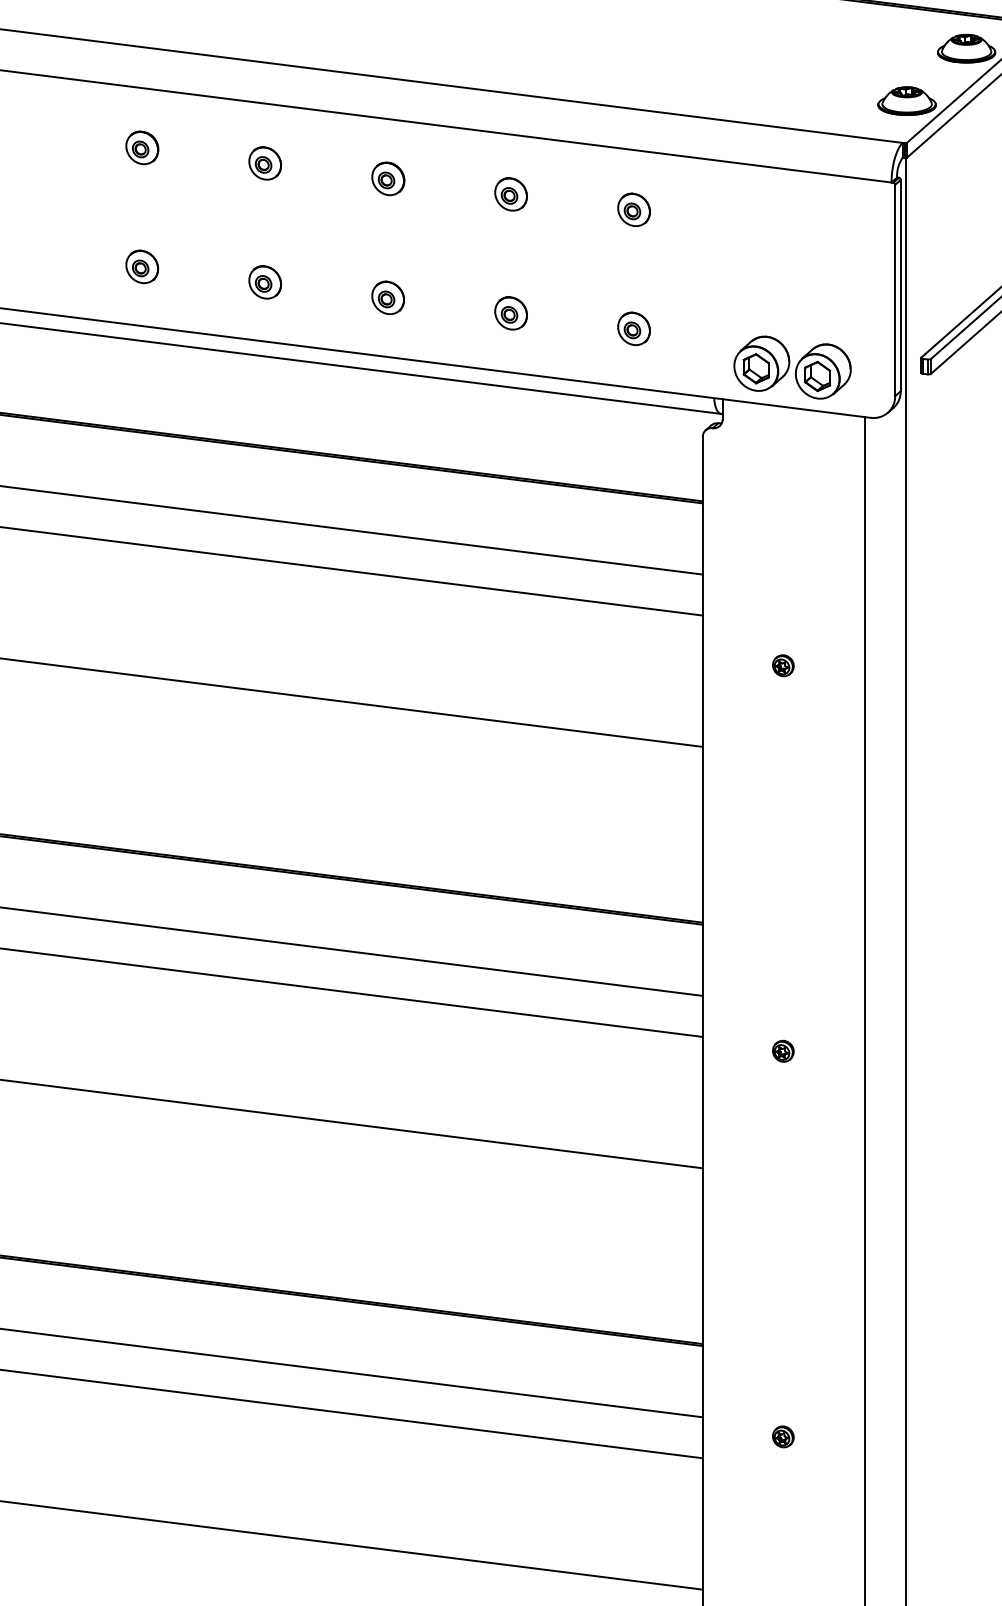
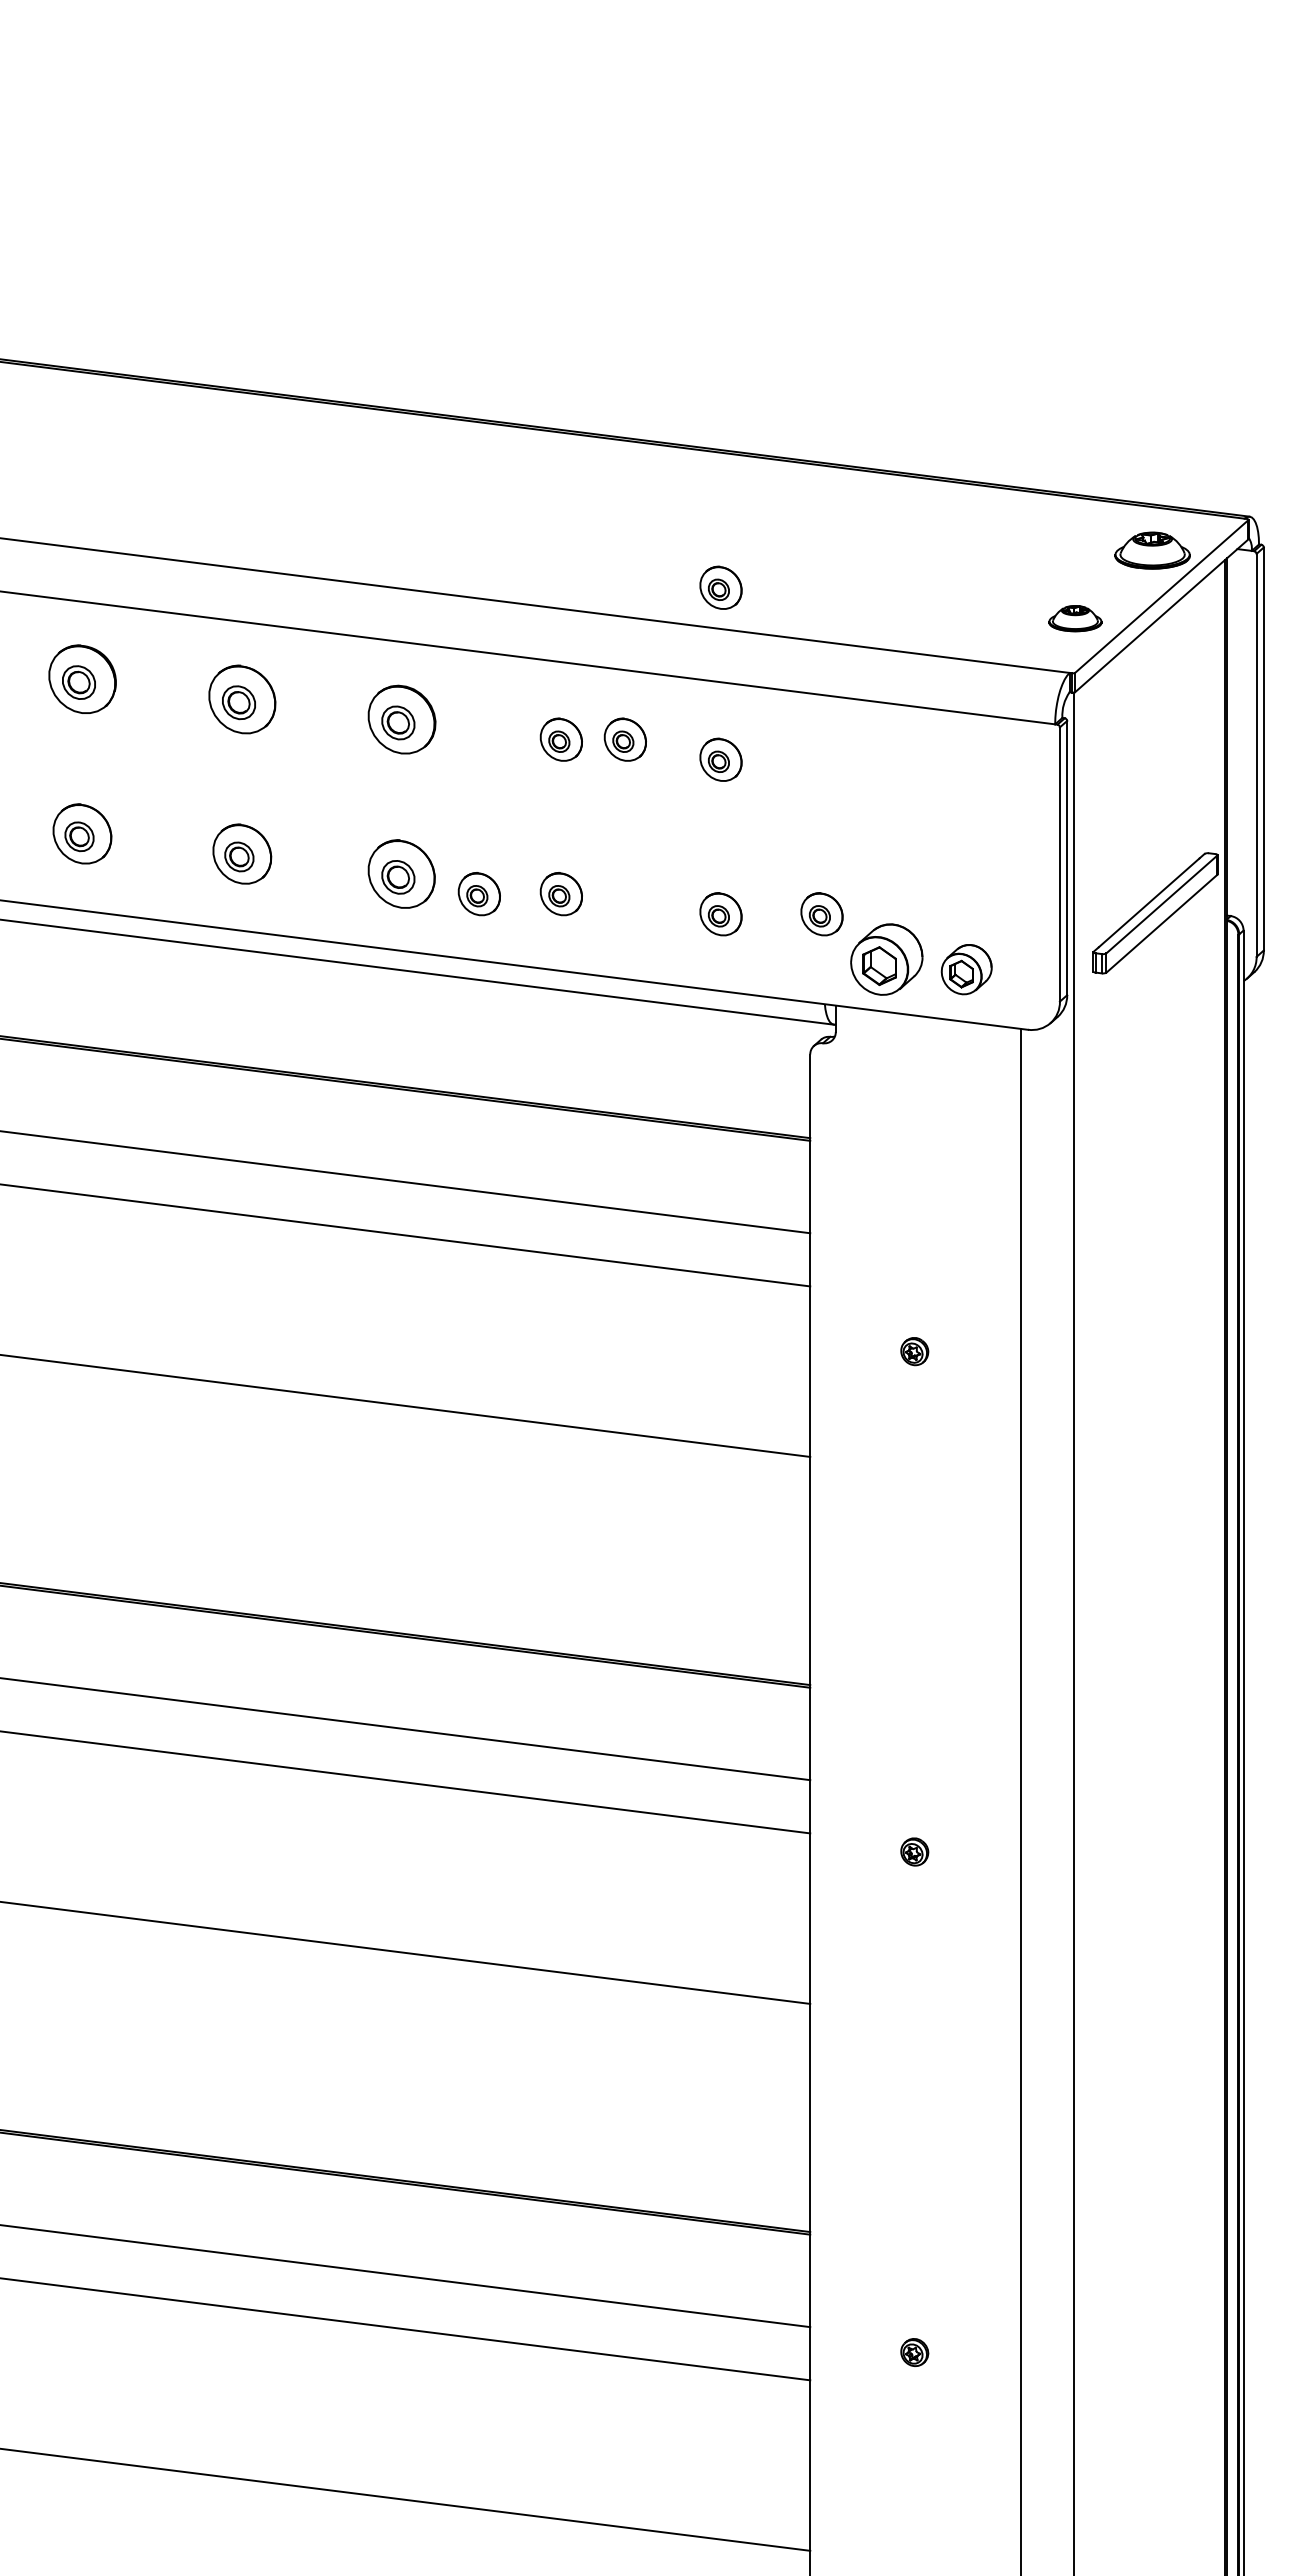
part: (633, 77) -> (720, 587), added
part: (907, 100) -> (1075, 618), size x0.7
part: (142, 147) -> (82, 679), size x1.6
part: (264, 163) -> (241, 699), size x1.6
part: (387, 178) -> (401, 719), size x1.6
part: (559, 194) -> (624, 739), added
part: (142, 266) -> (82, 833), size x1.4
part: (264, 282) -> (241, 853), size x1.4
part: (387, 297) -> (401, 873), size x1.6
part: (447, 313) -> (478, 894), added
part: (711, 329) -> (821, 914), added
part: (823, 371) -> (966, 969), size x0.7

